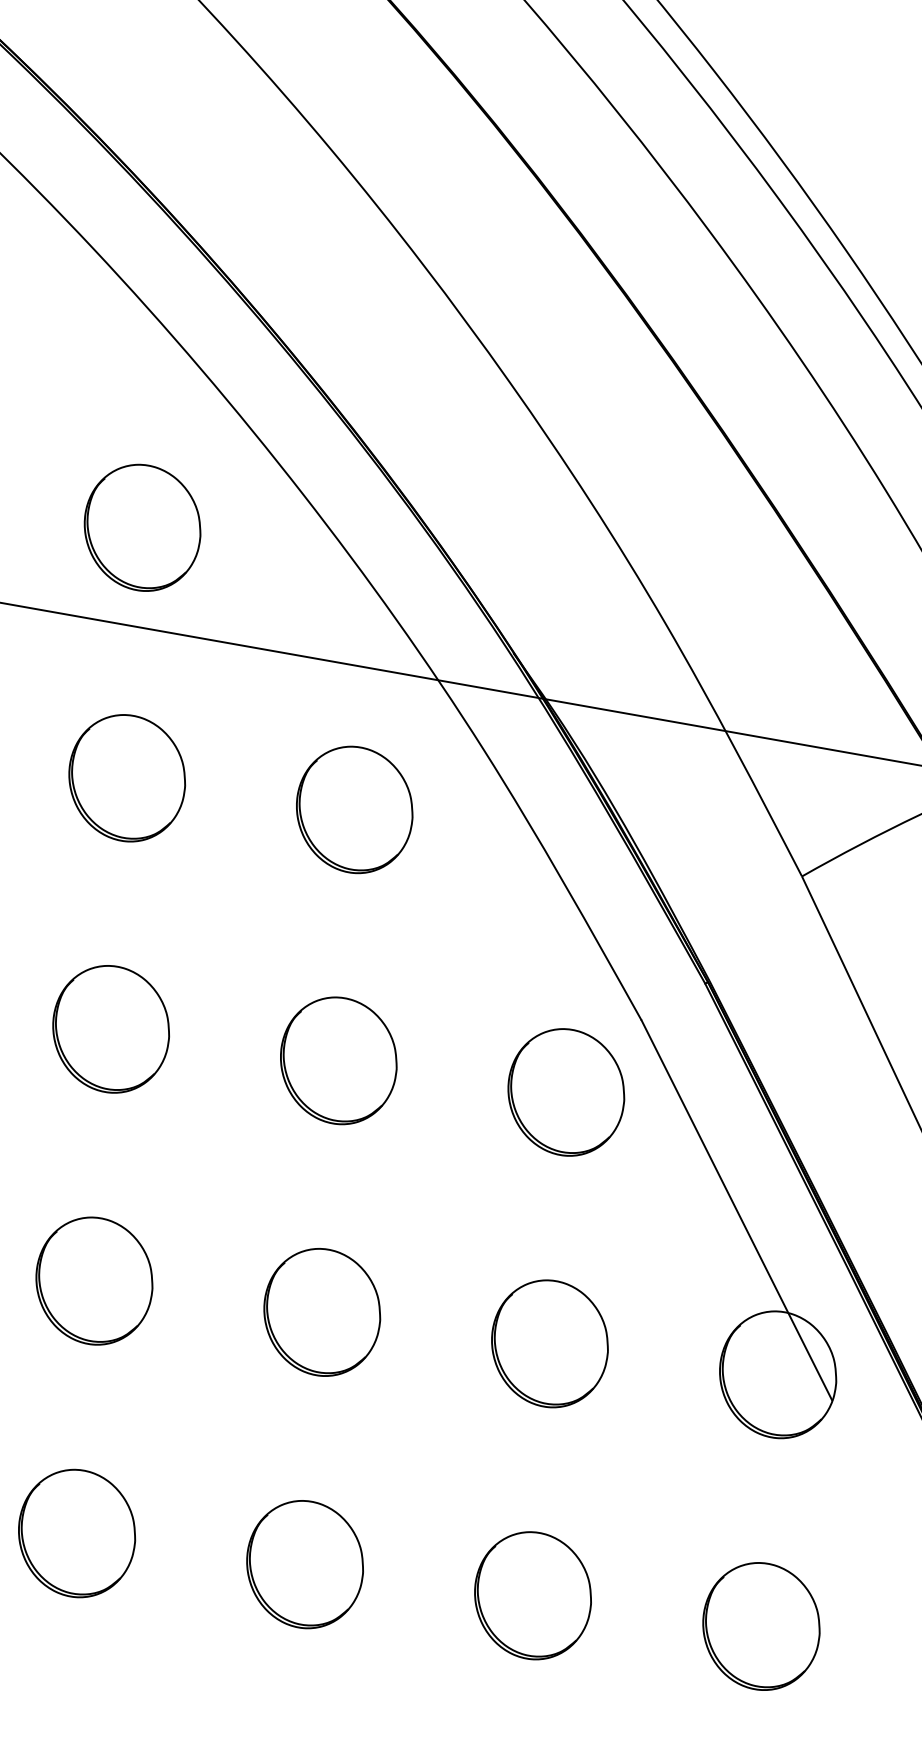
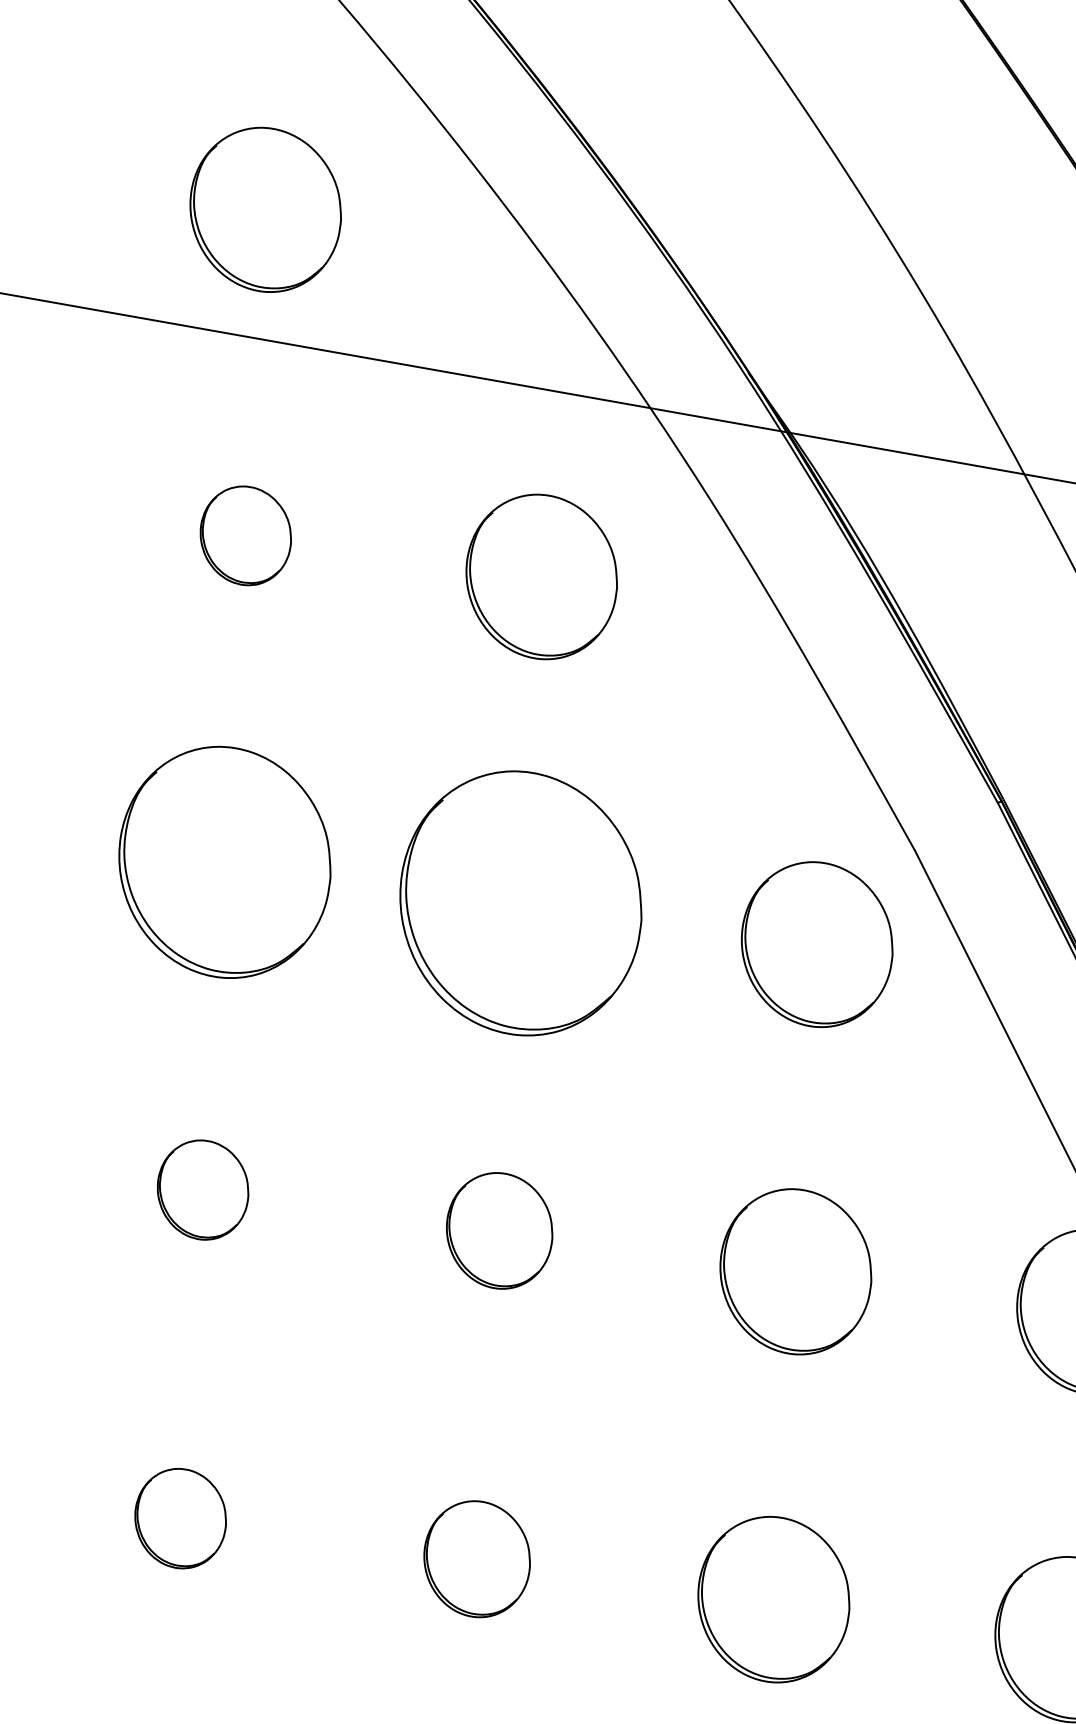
part: (127, 778) -> (246, 536), size x0.6
part: (110, 1029) -> (223, 862), size x1.4
part: (338, 1060) -> (520, 903), size x1.6
part: (94, 1280) -> (203, 1189), size x0.6
part: (322, 1312) -> (499, 1230), size x0.7
part: (77, 1533) -> (180, 1518), size x0.6
part: (304, 1564) -> (476, 1558), size x0.7

